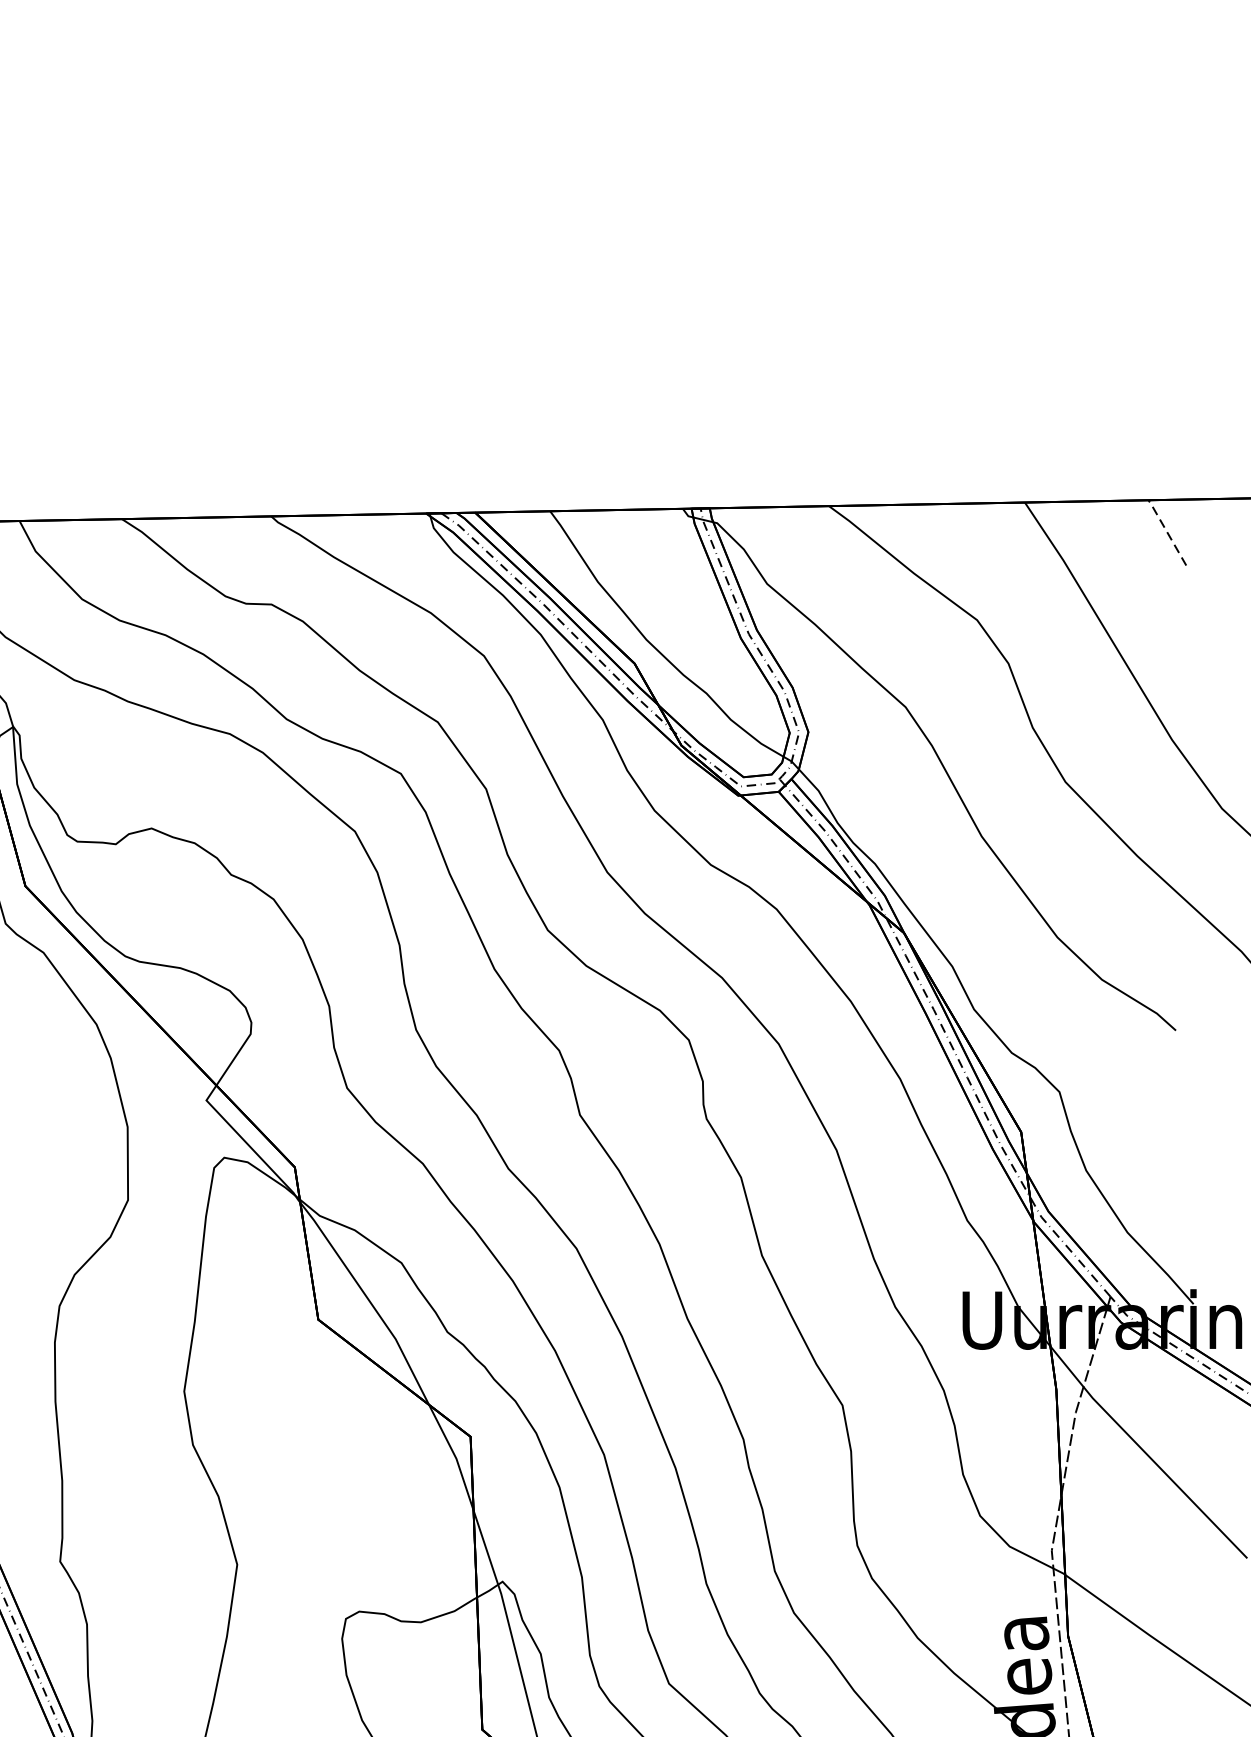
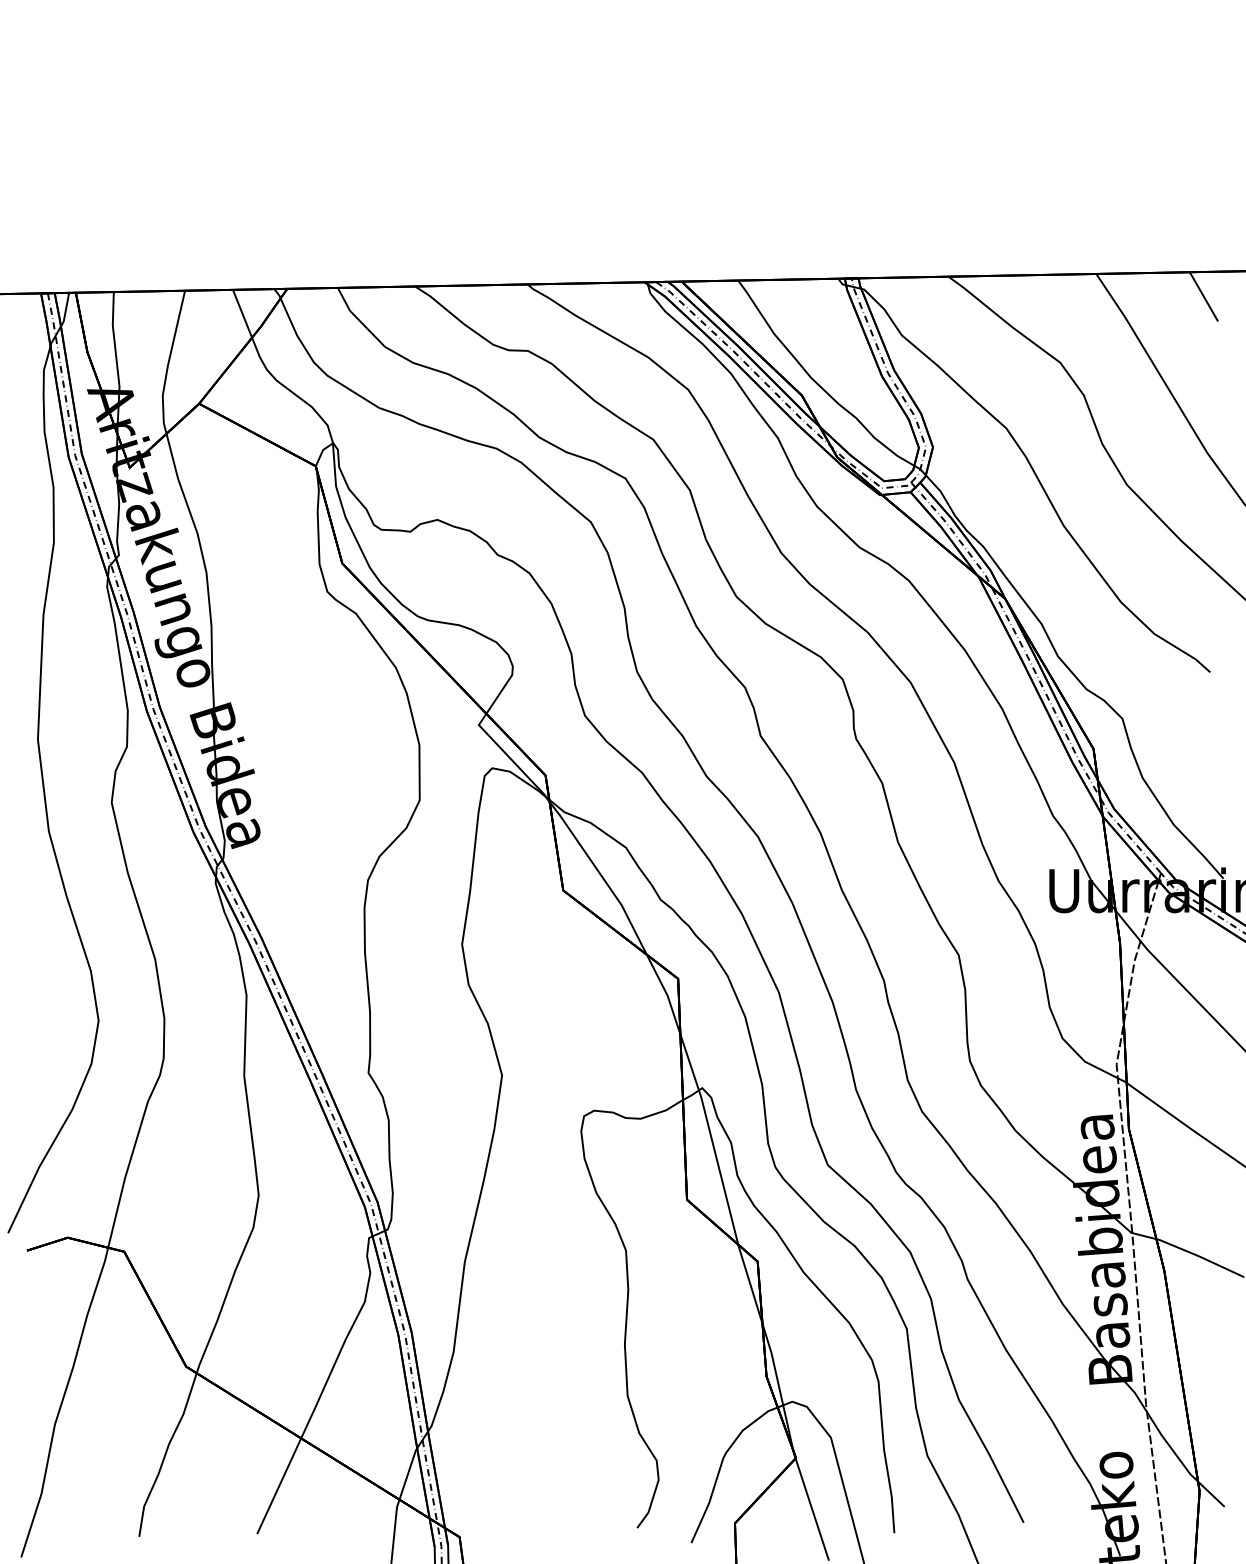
line: (1166, 531) -> (1203, 295), dashed -> solid

